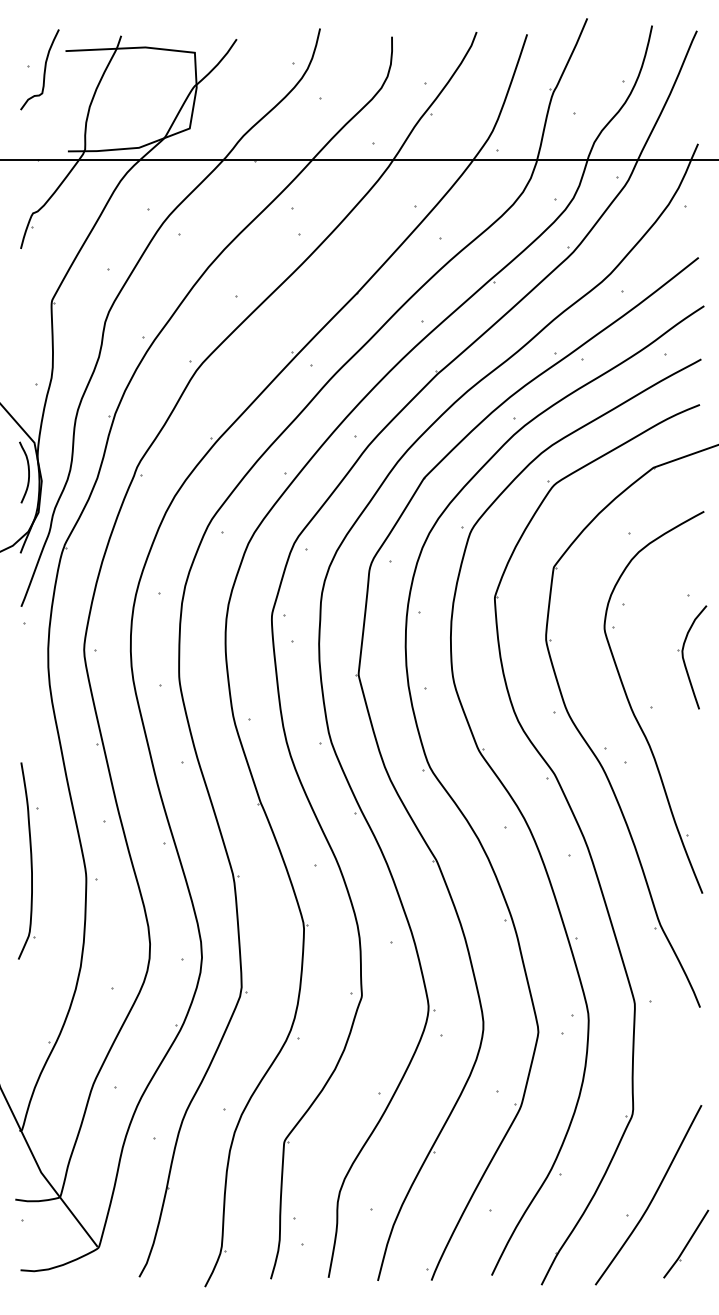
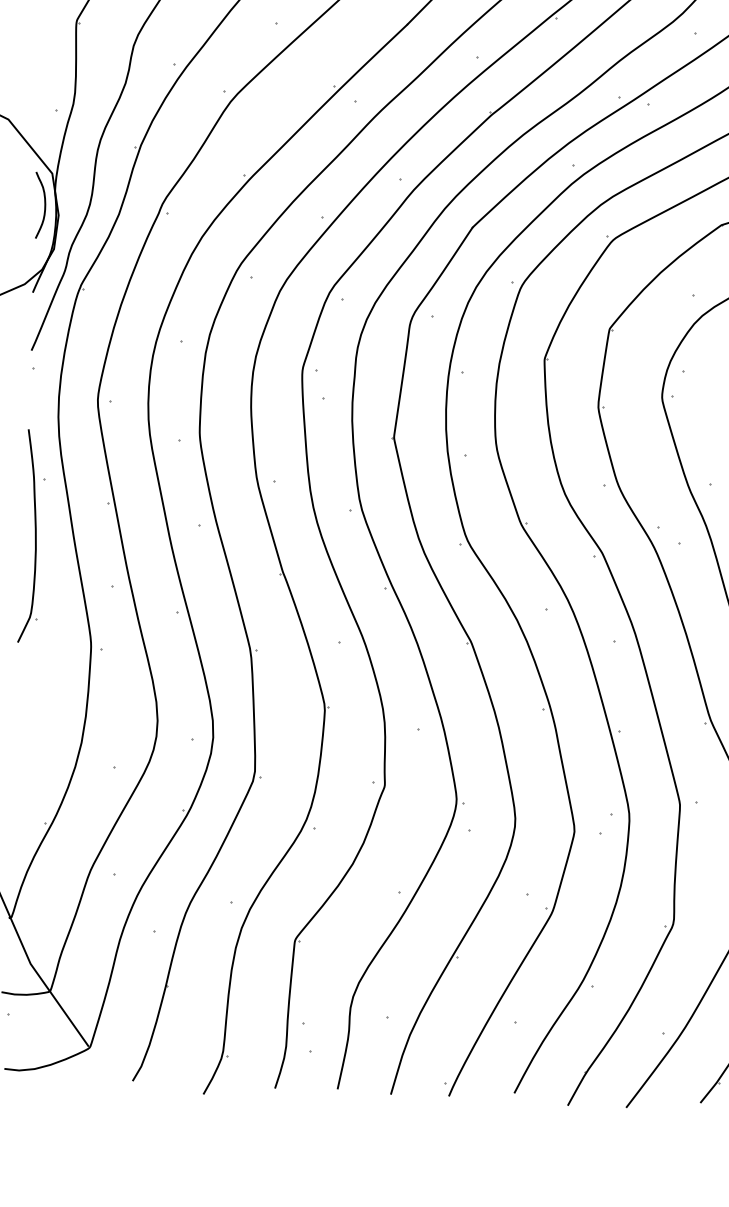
part: (28, 860) -> (32, 535), moved

